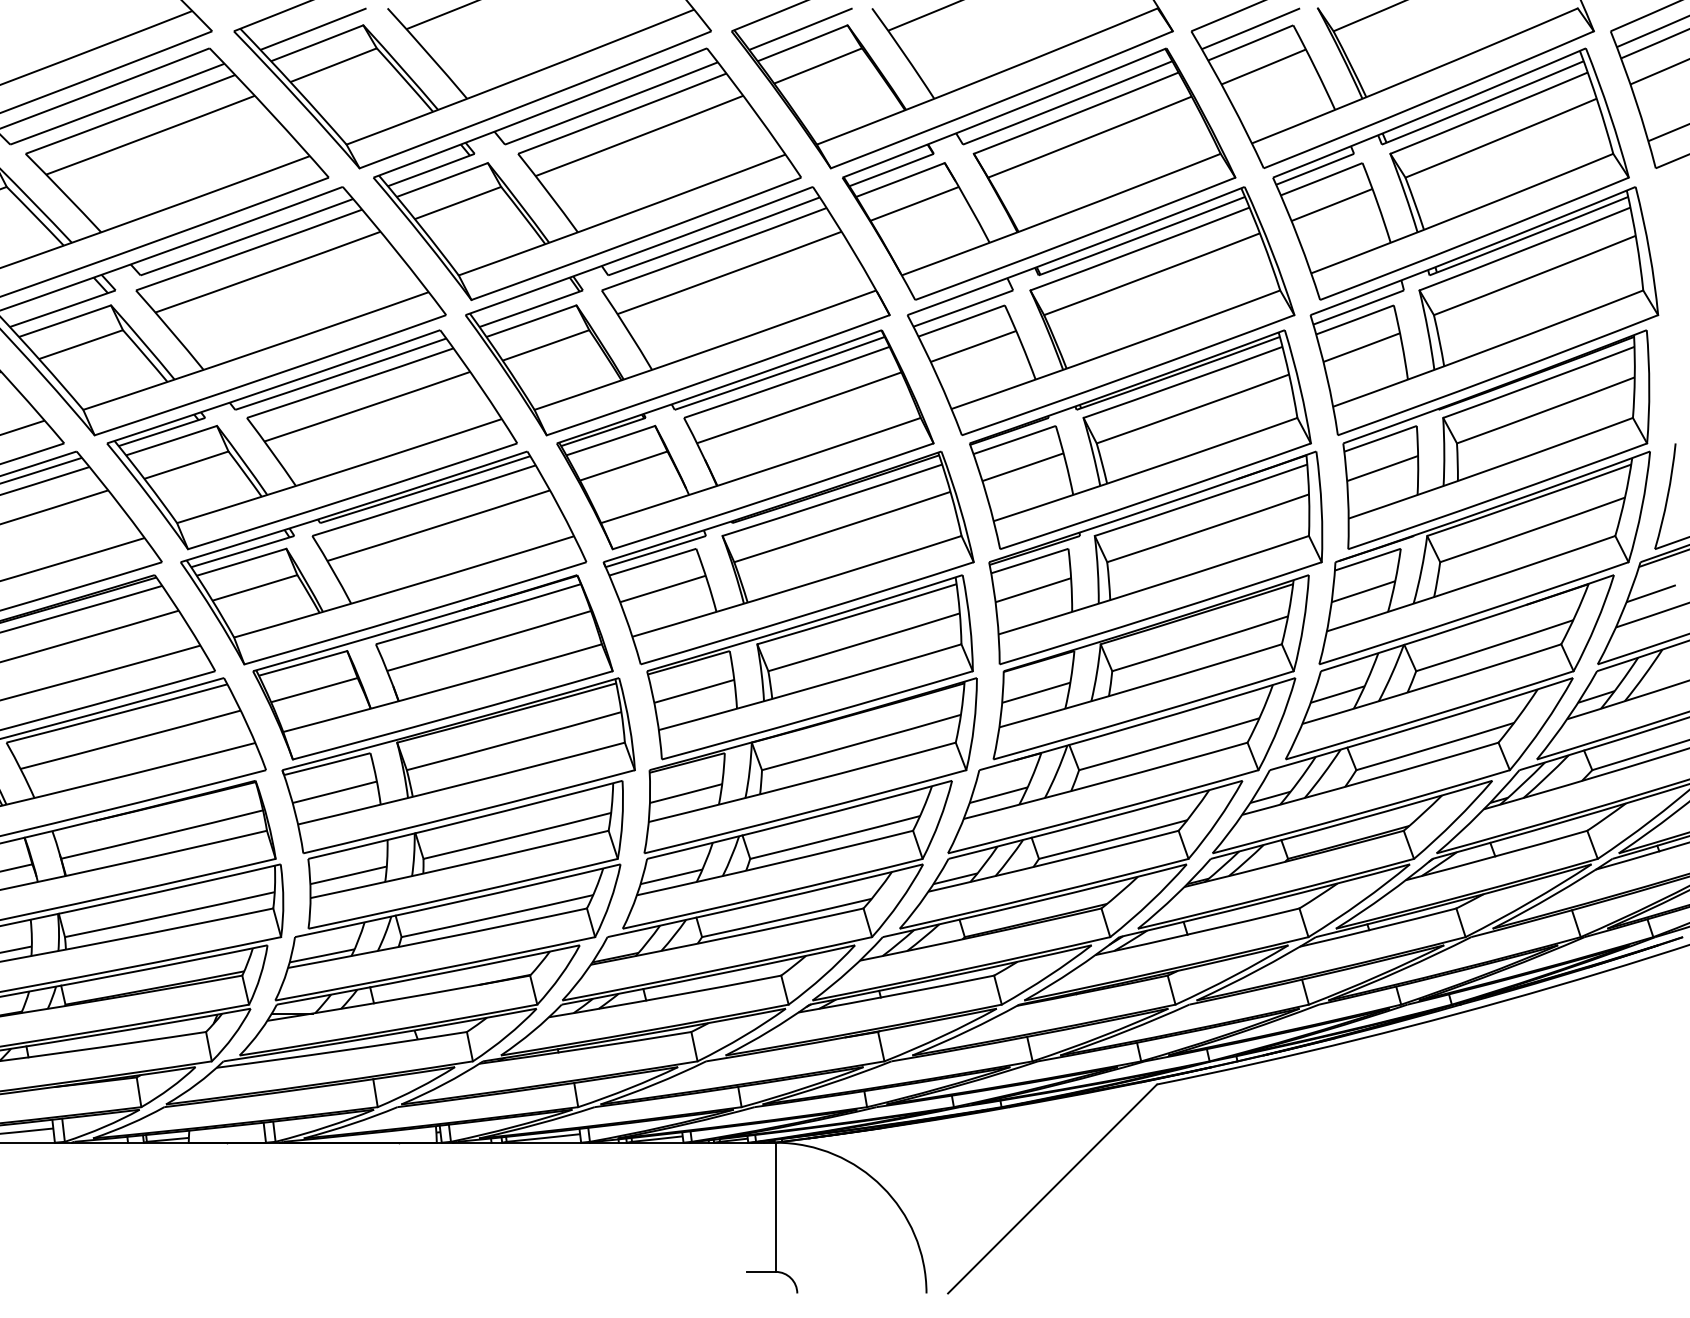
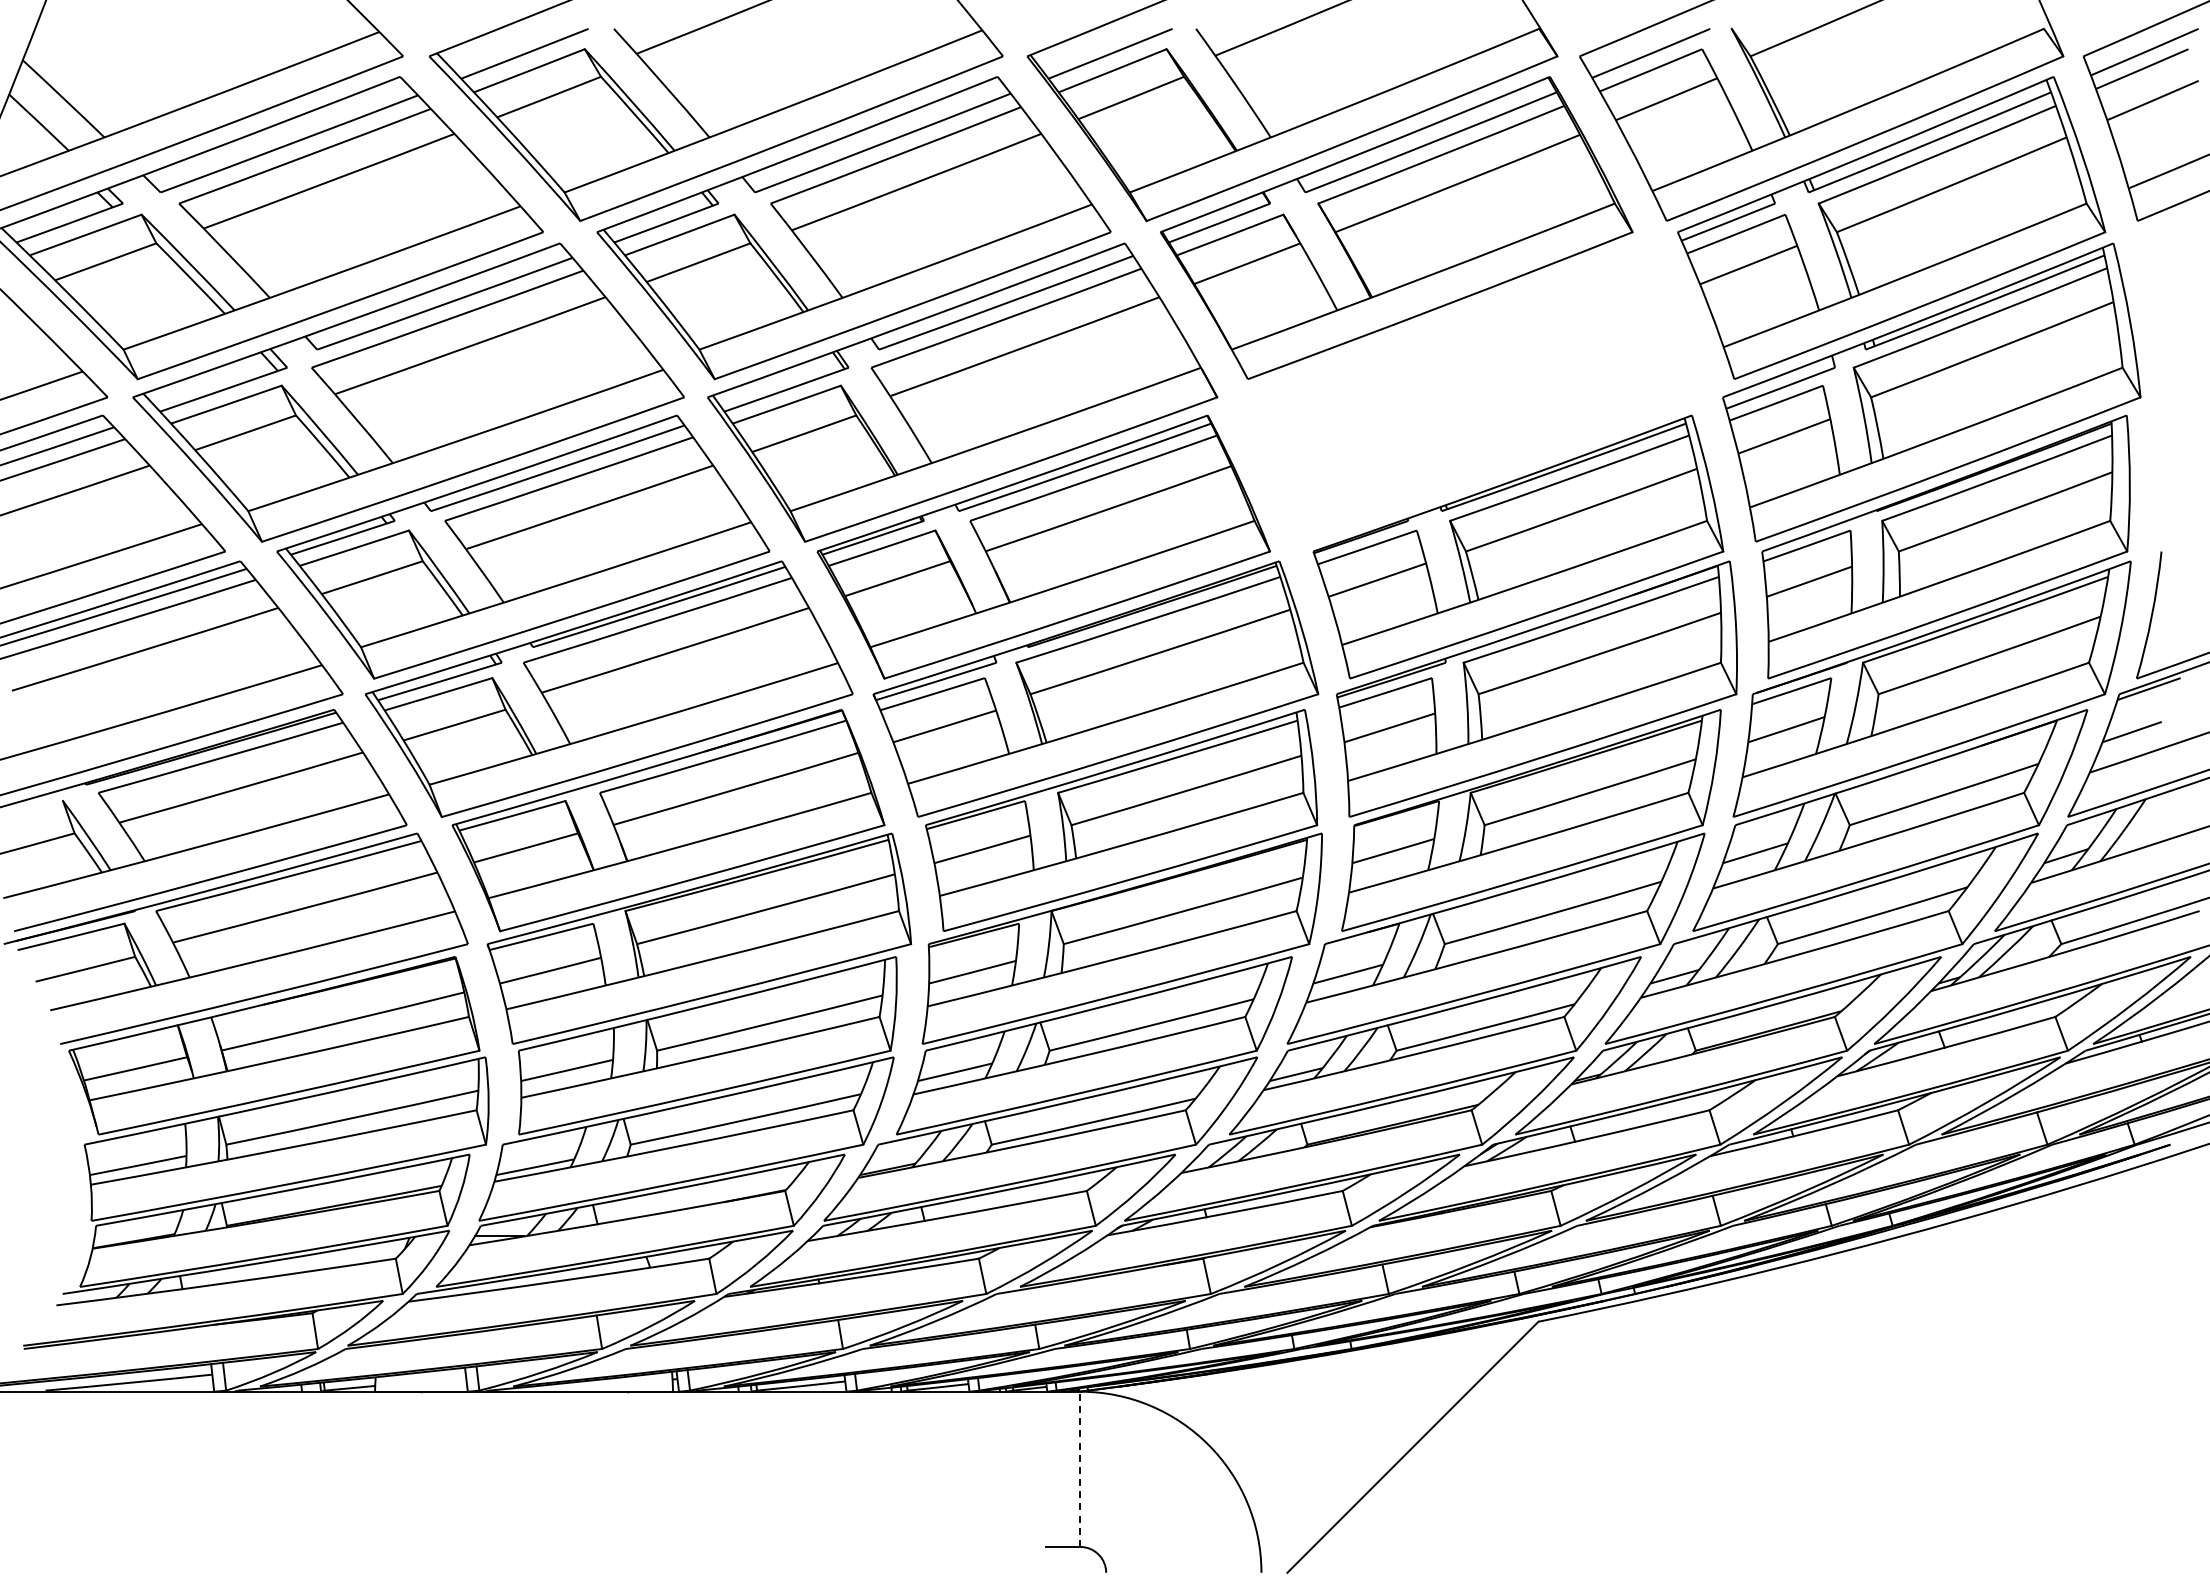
part: (1101, 311) -> (1471, 392), removed
line: (775, 1207) -> (1080, 1469), solid -> dashed

